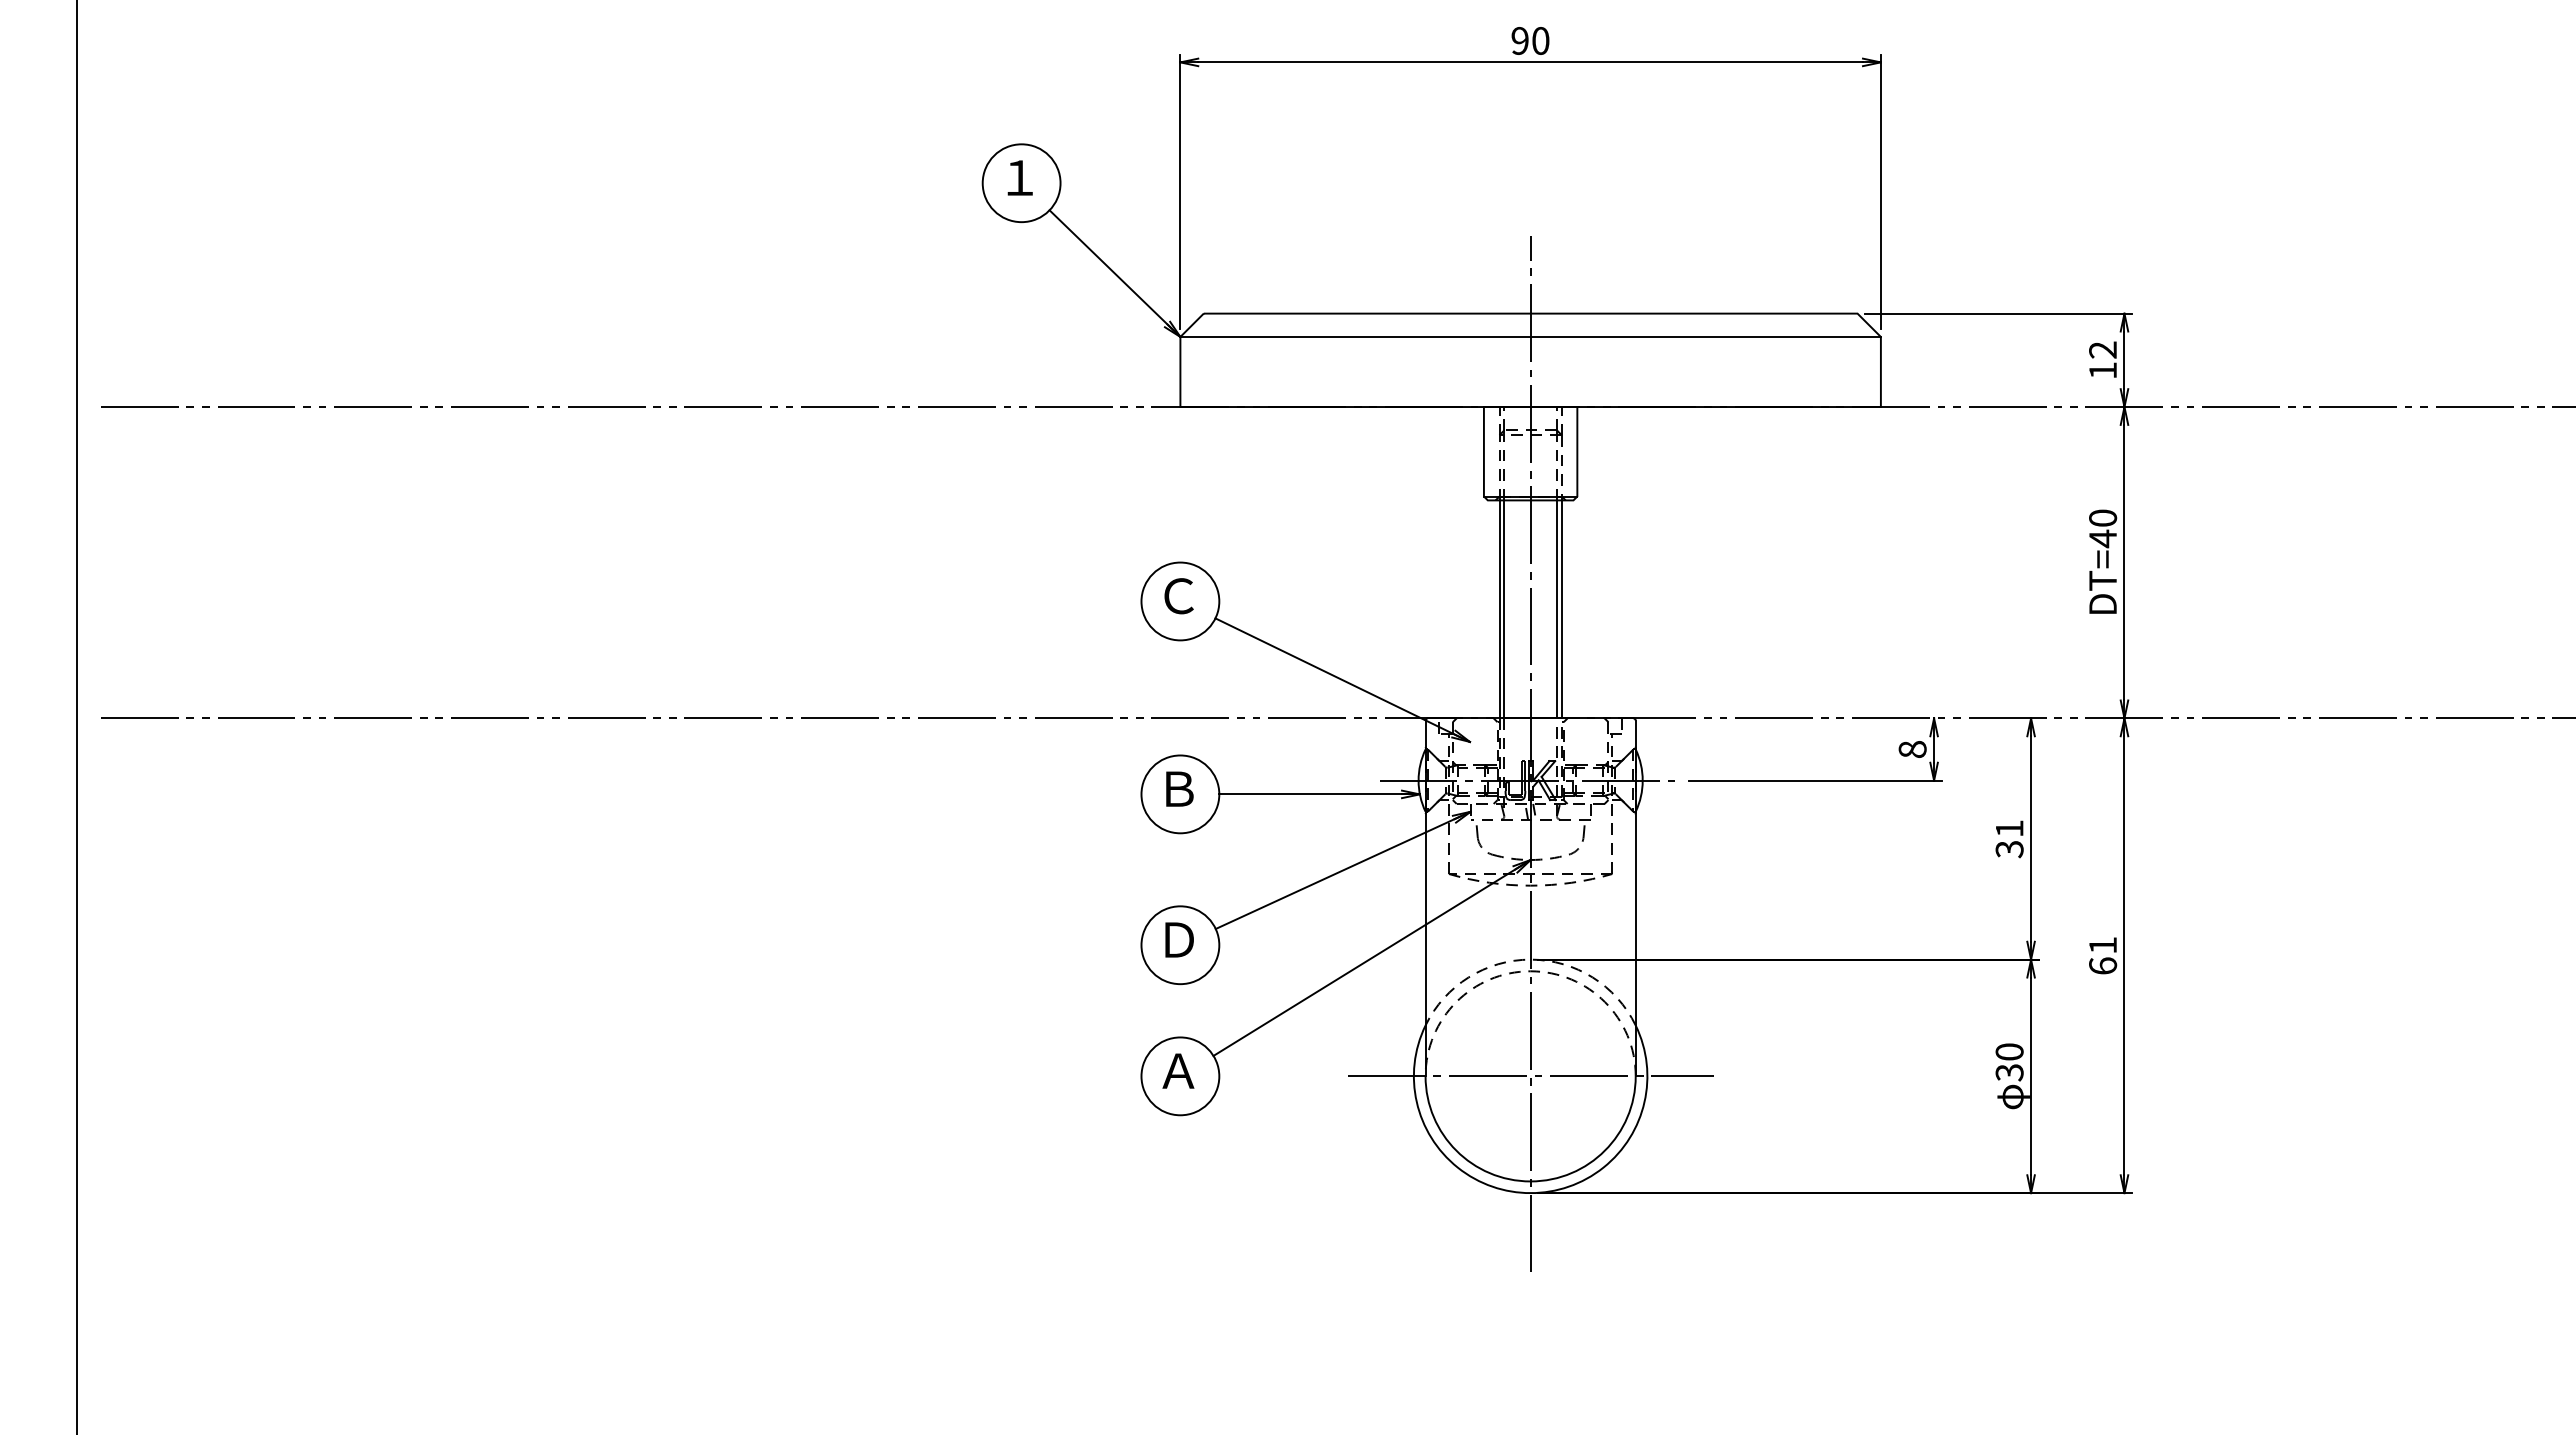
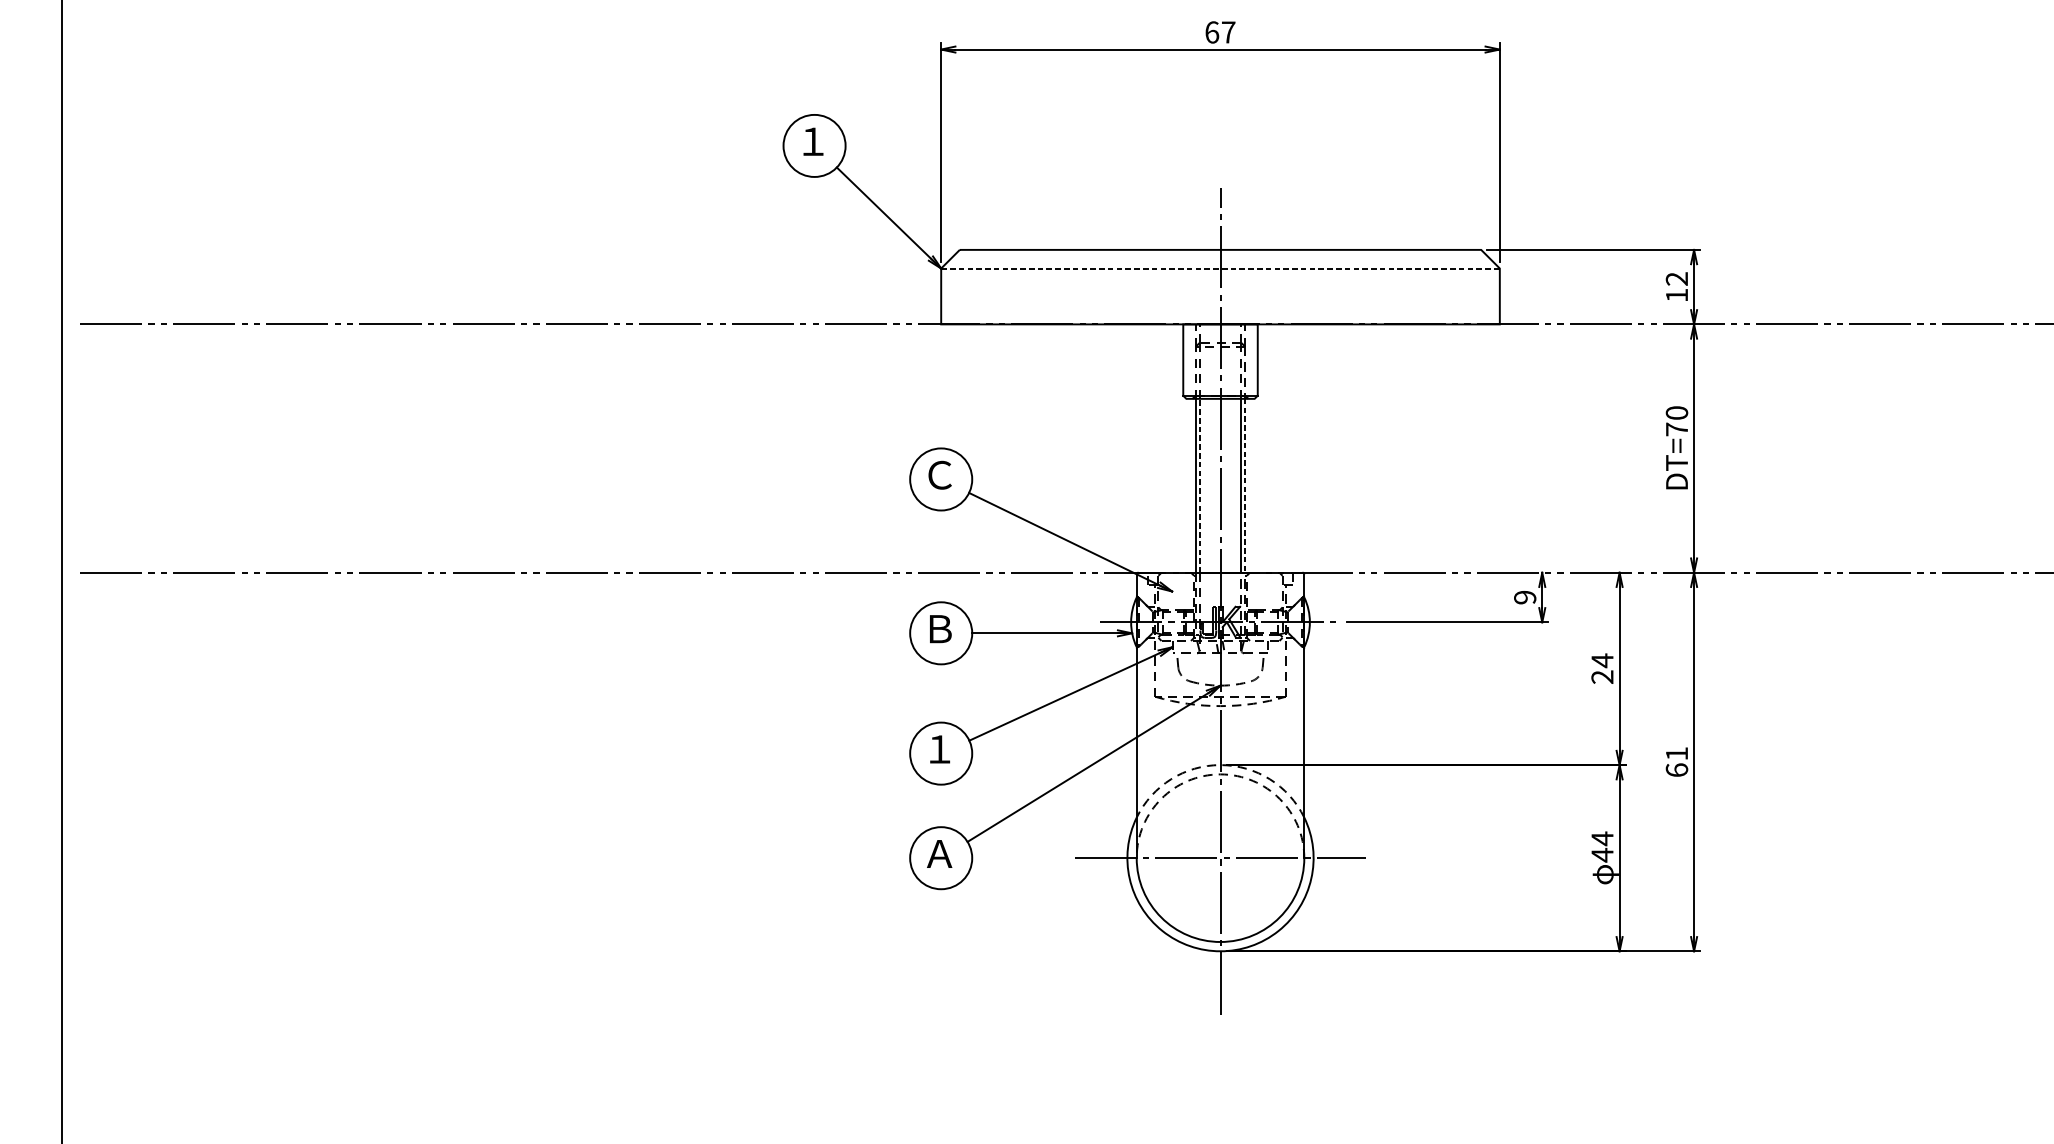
text: (1530, 40) -> (1220, 32), 90 -> 67
line: (1531, 336) -> (1221, 268), solid -> dashed
text: (2102, 538) -> (1676, 429), DT=40 -> DT=70
line: (1504, 609) -> (1199, 485), solid -> dashed
line: (1561, 609) -> (1245, 485), solid -> dashed
text: (1912, 749) -> (1525, 597), 8 -> 9
text: (2009, 838) -> (1602, 668), 31 -> 24
text: (1179, 939) -> (940, 749), Ｄ -> １
text: (2009, 1062) -> (1602, 847), 30 -> 44

